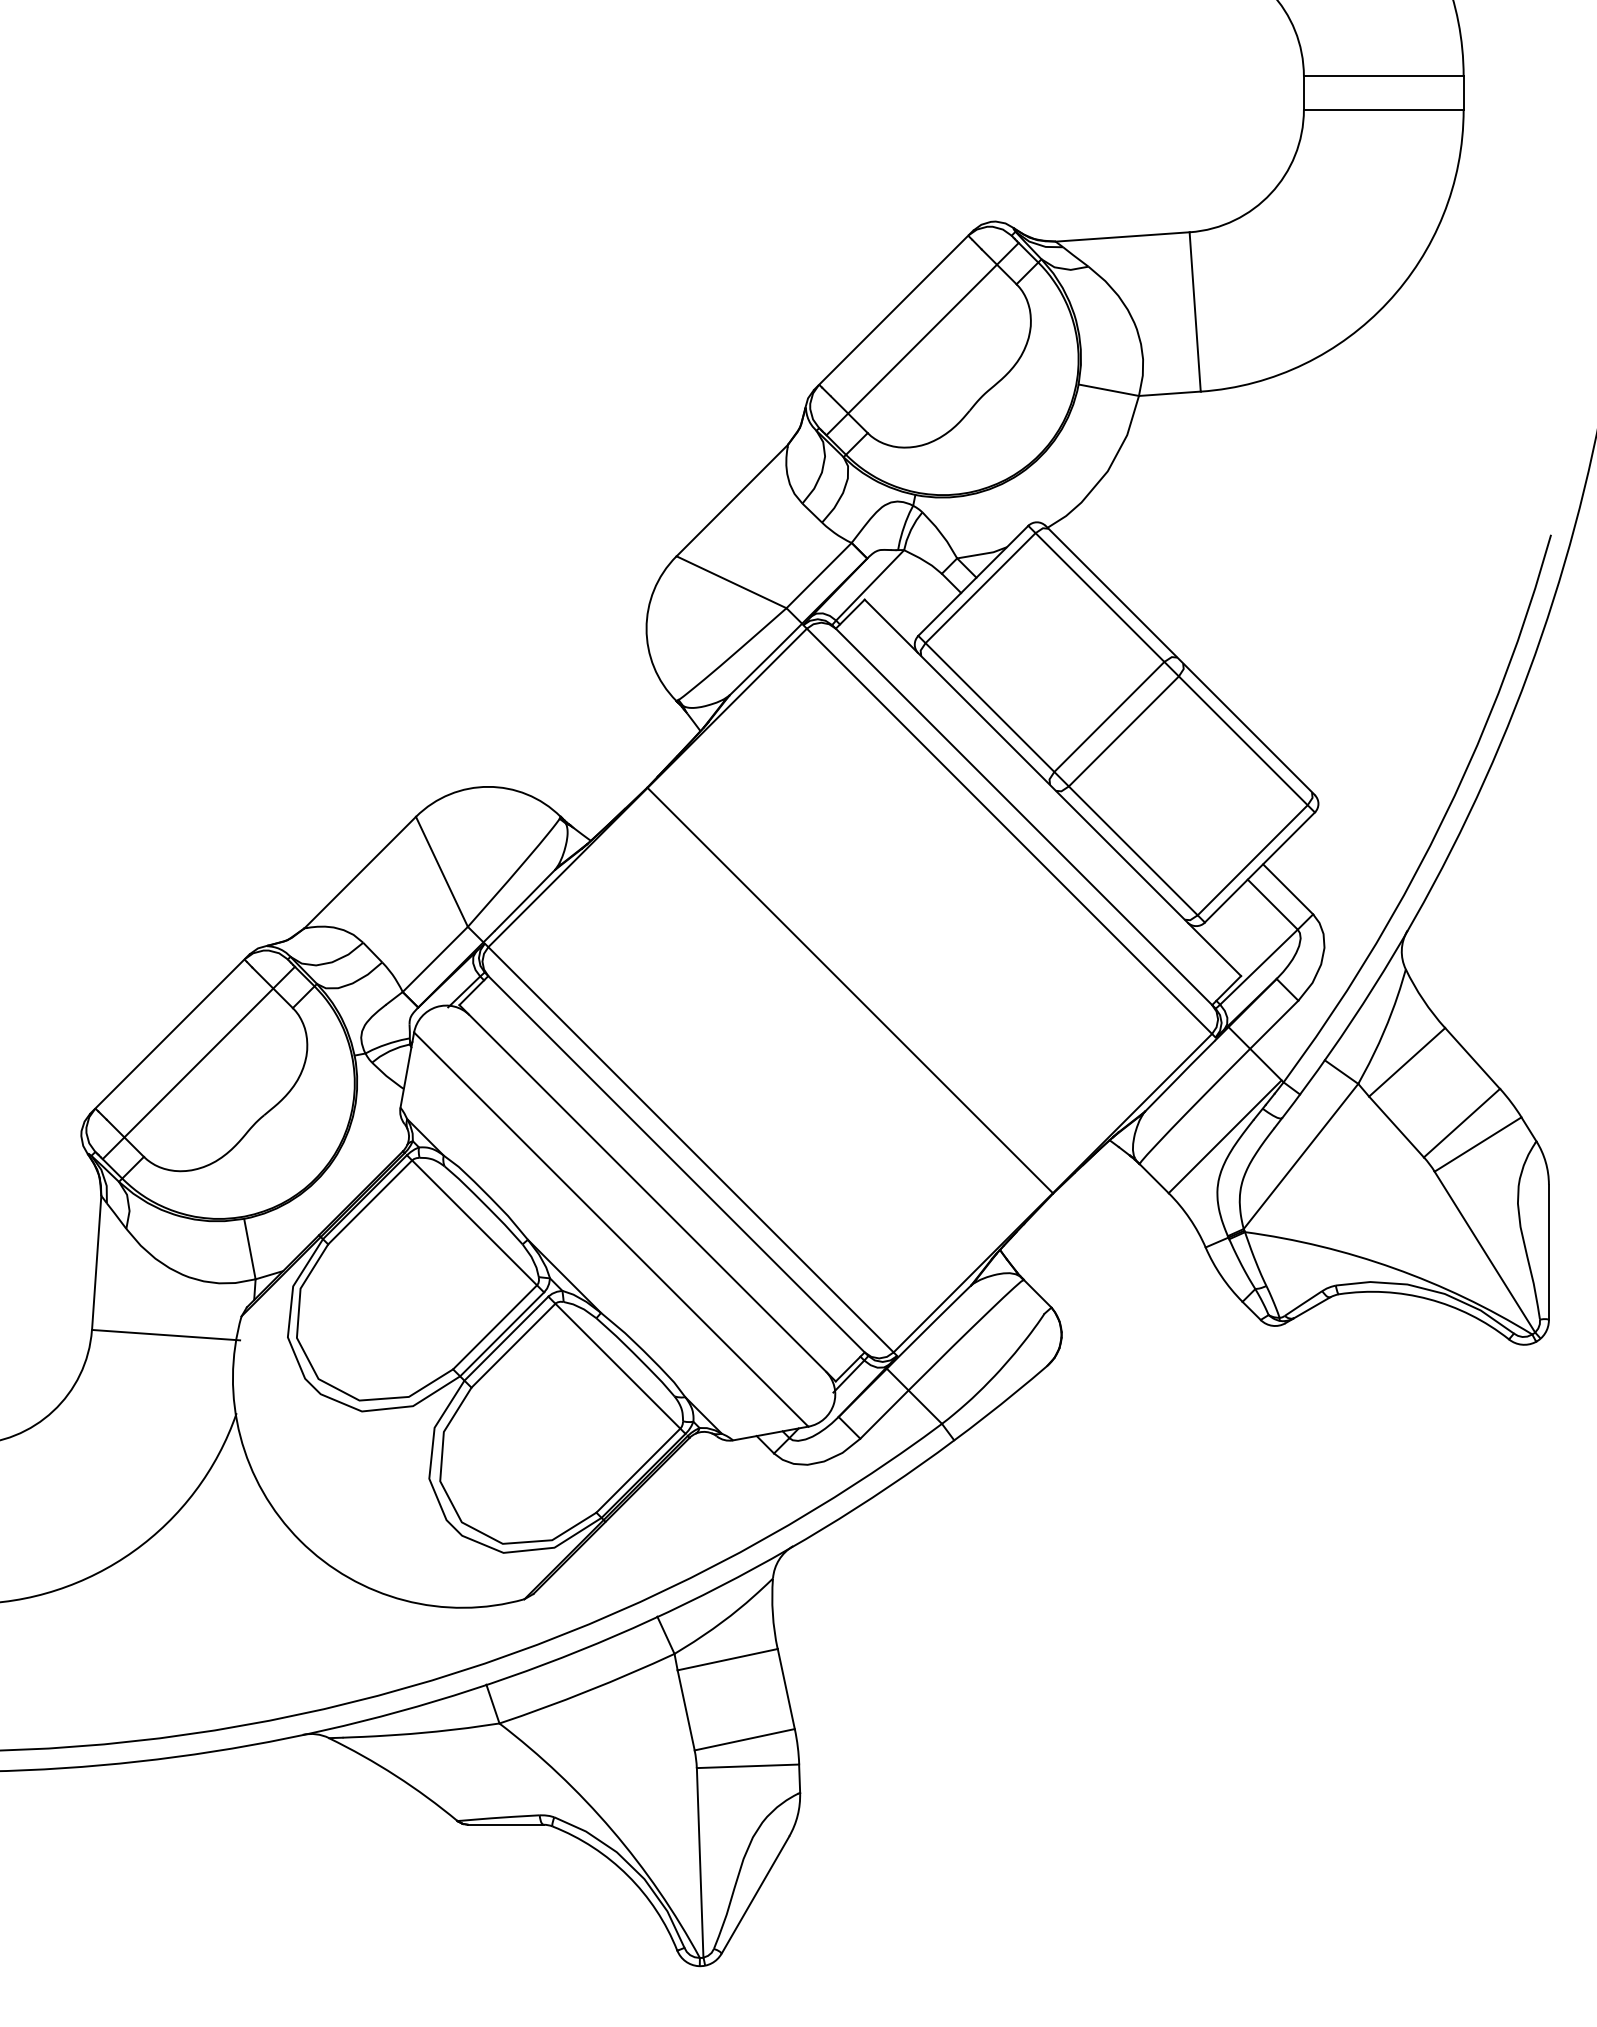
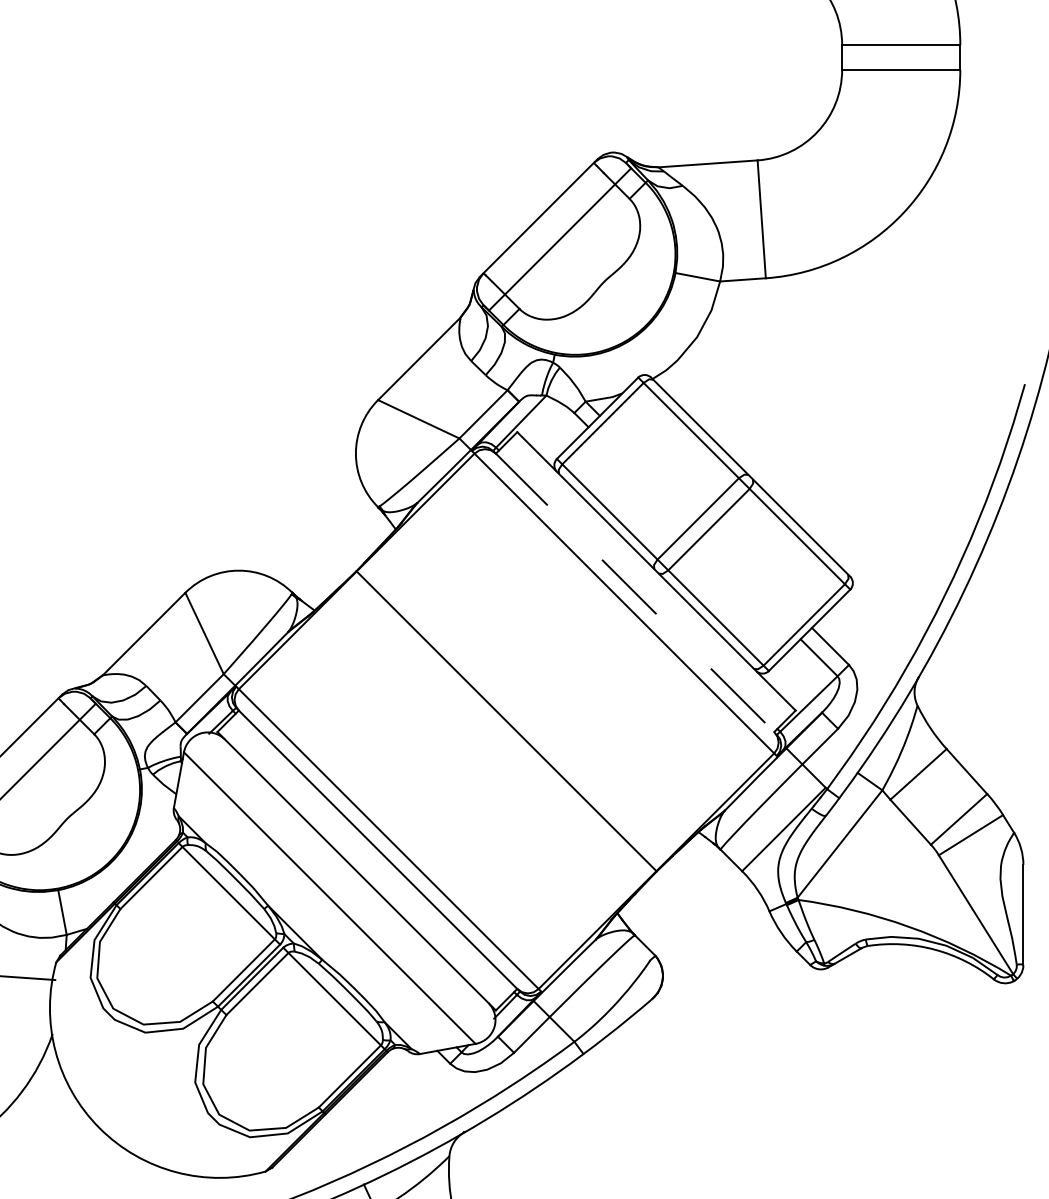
line: (1024, 817) -> (635, 593), solid -> dashed

